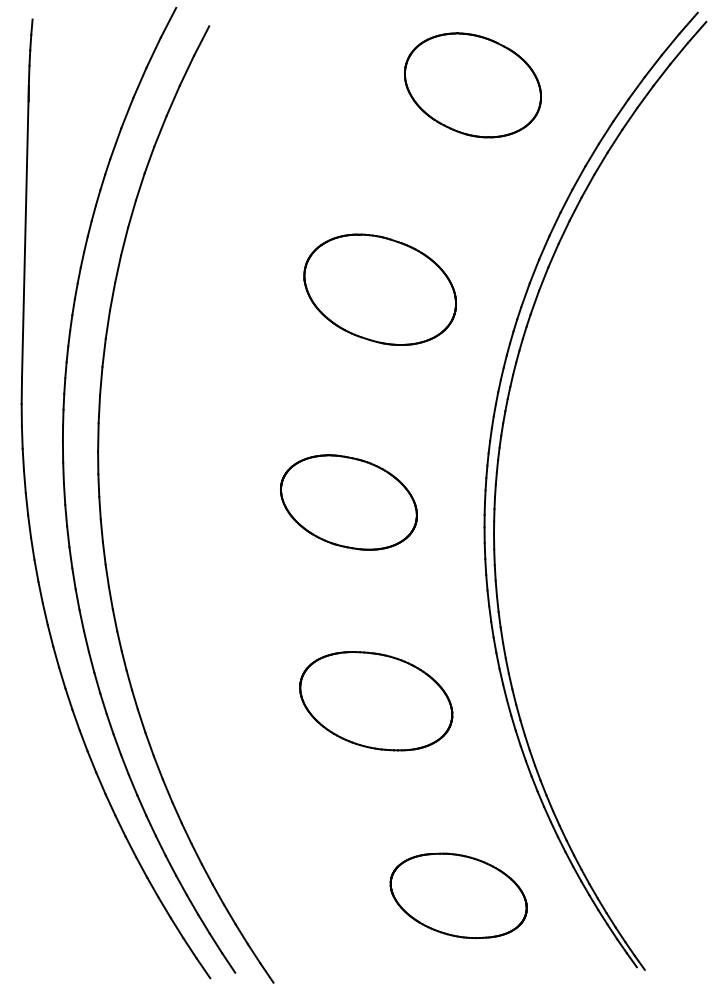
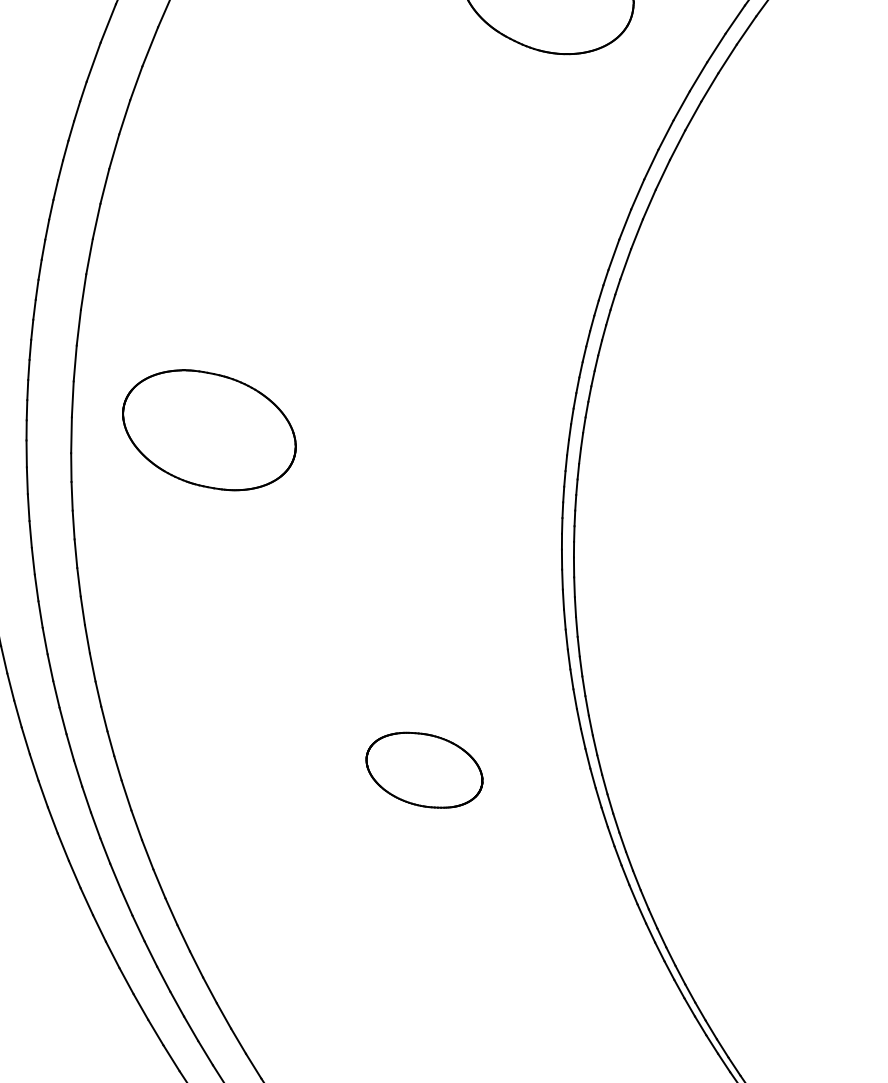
part: (379, 289) -> (428, 247), removed
part: (348, 502) -> (208, 430), moved
part: (376, 701) -> (424, 770), size x0.6
part: (458, 895) -> (528, 1016), removed

